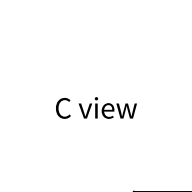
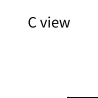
text: (95, 106) -> (48, 21), moved

